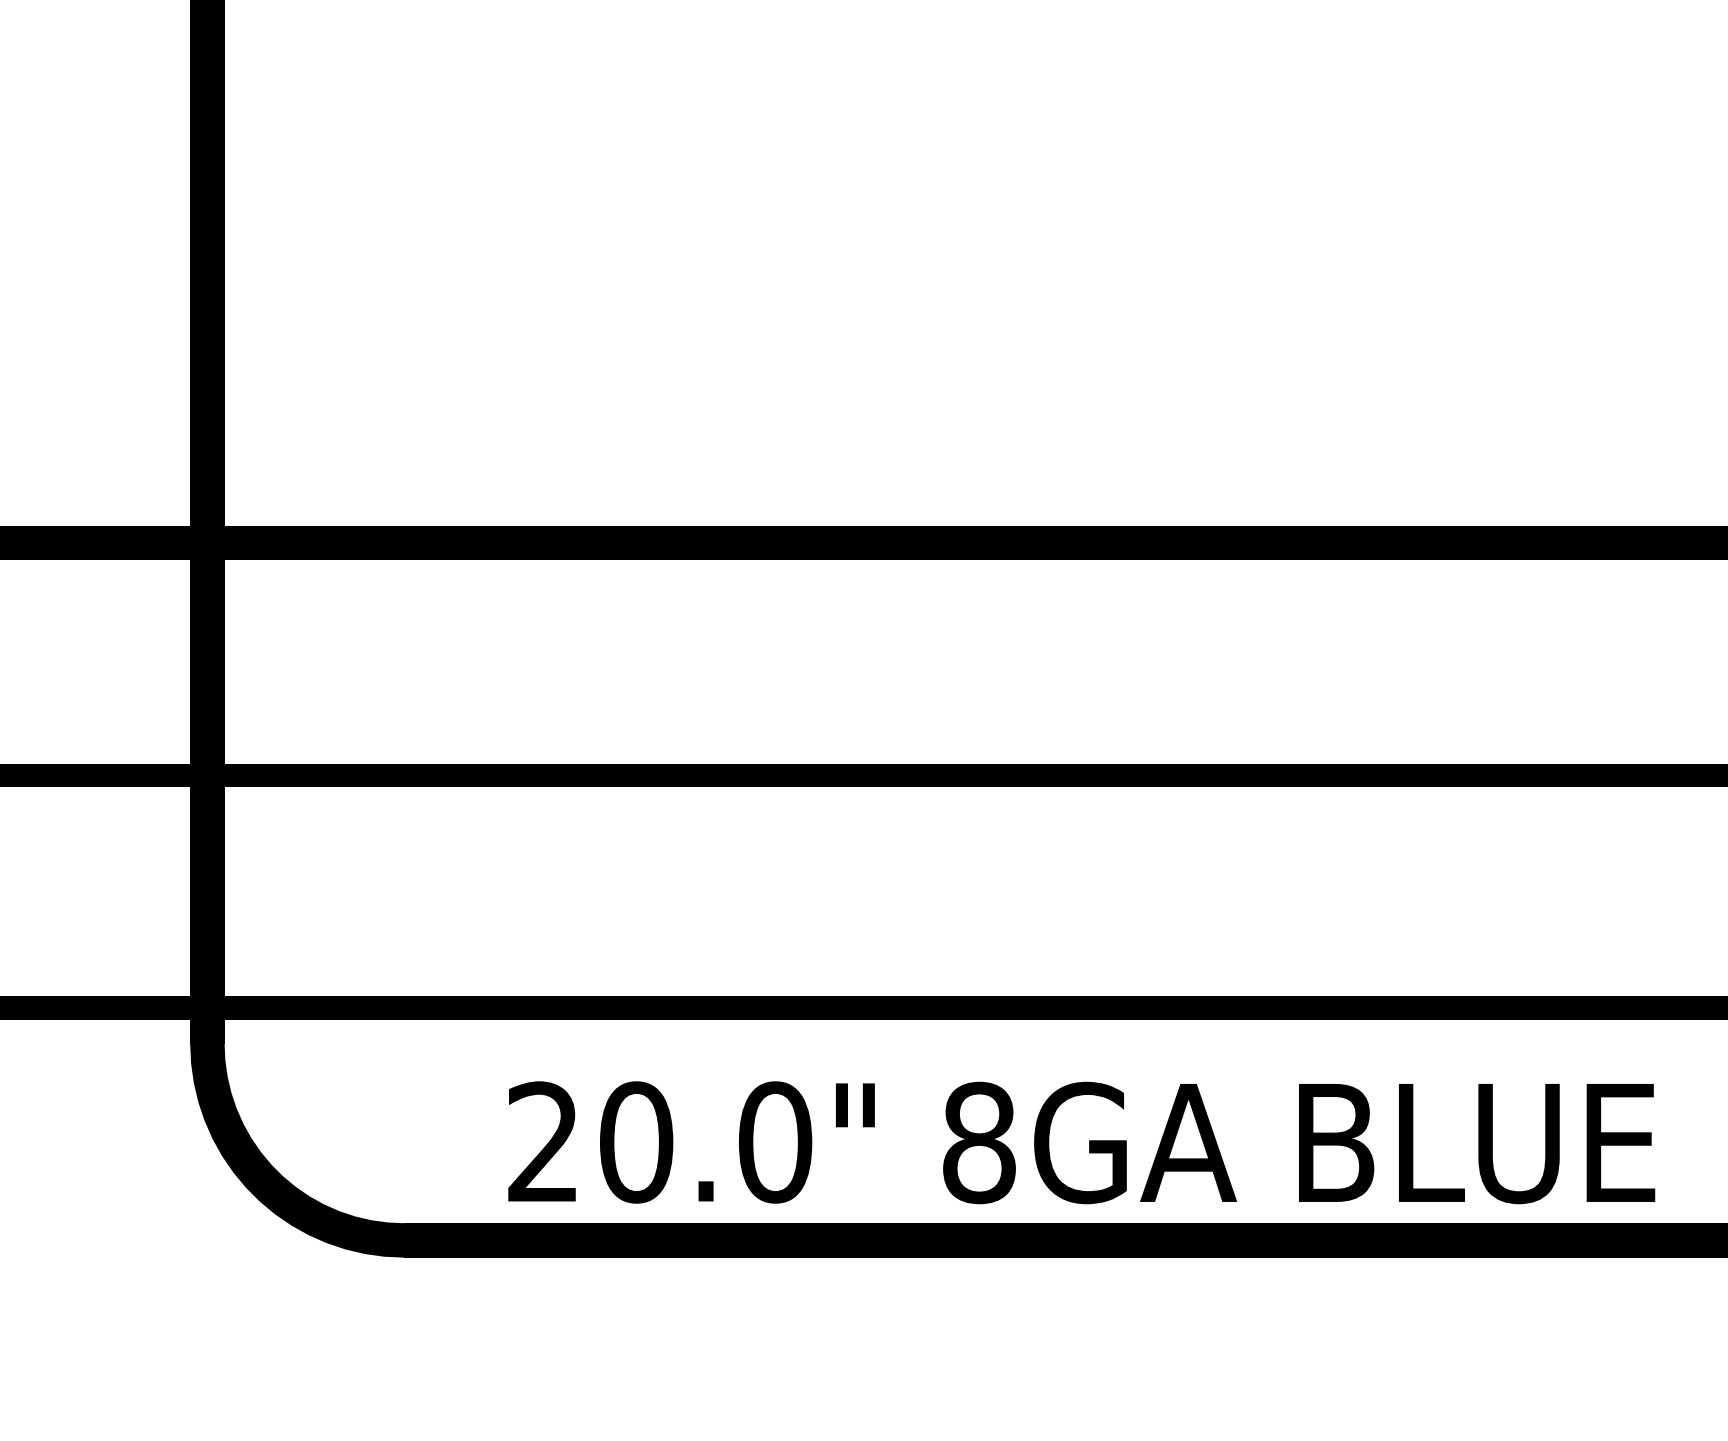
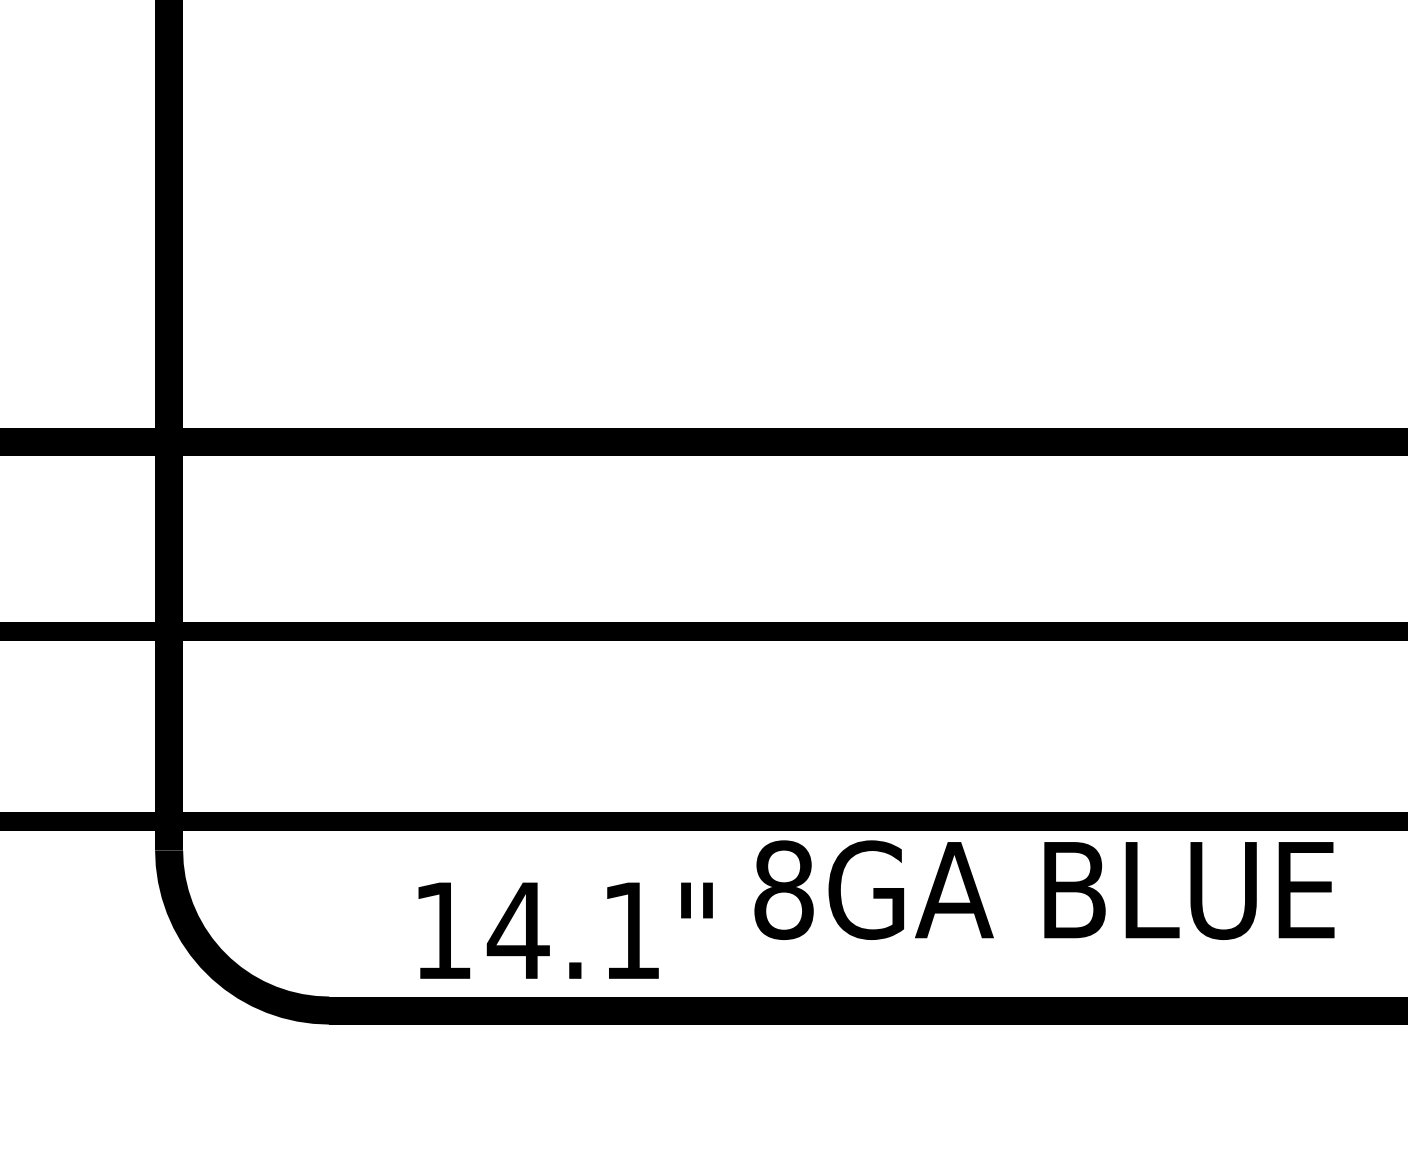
text: (659, 1142) -> (537, 930), 20.0" -> 14.1"
text: (1299, 1142) -> (1044, 889), moved

